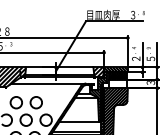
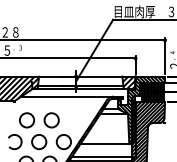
hatch: (117, 83) -> (152, 96), added

